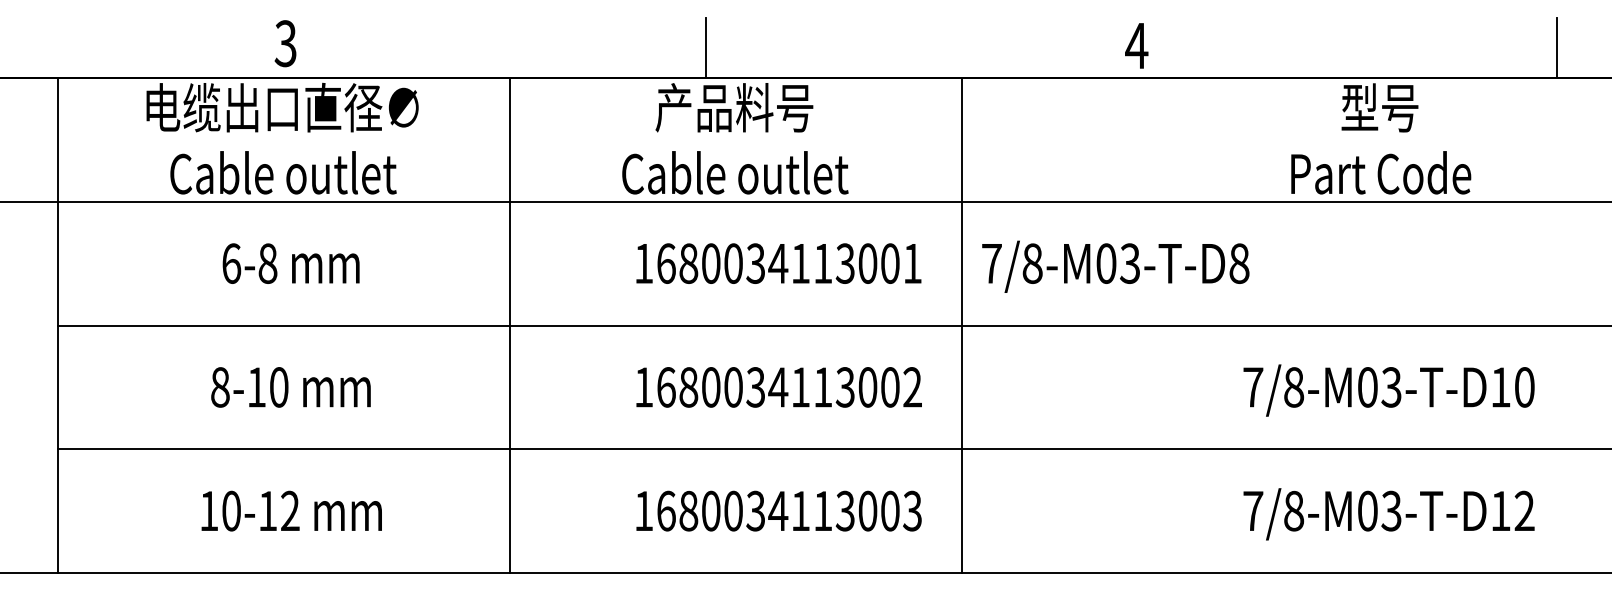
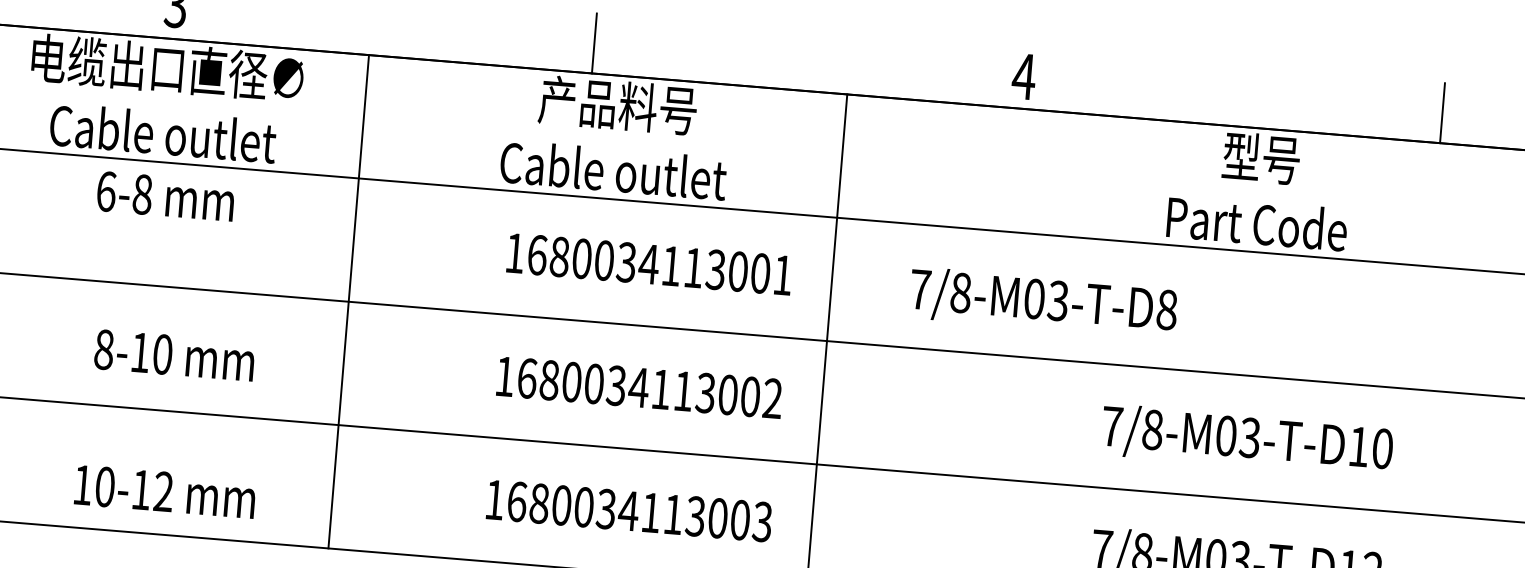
text: (290, 263) -> (165, 196), moved
text: (1115, 266) -> (1043, 302), moved
line: (510, 325) -> (349, 301), moved
text: (290, 387) -> (174, 355), moved
text: (291, 510) -> (164, 491), moved

